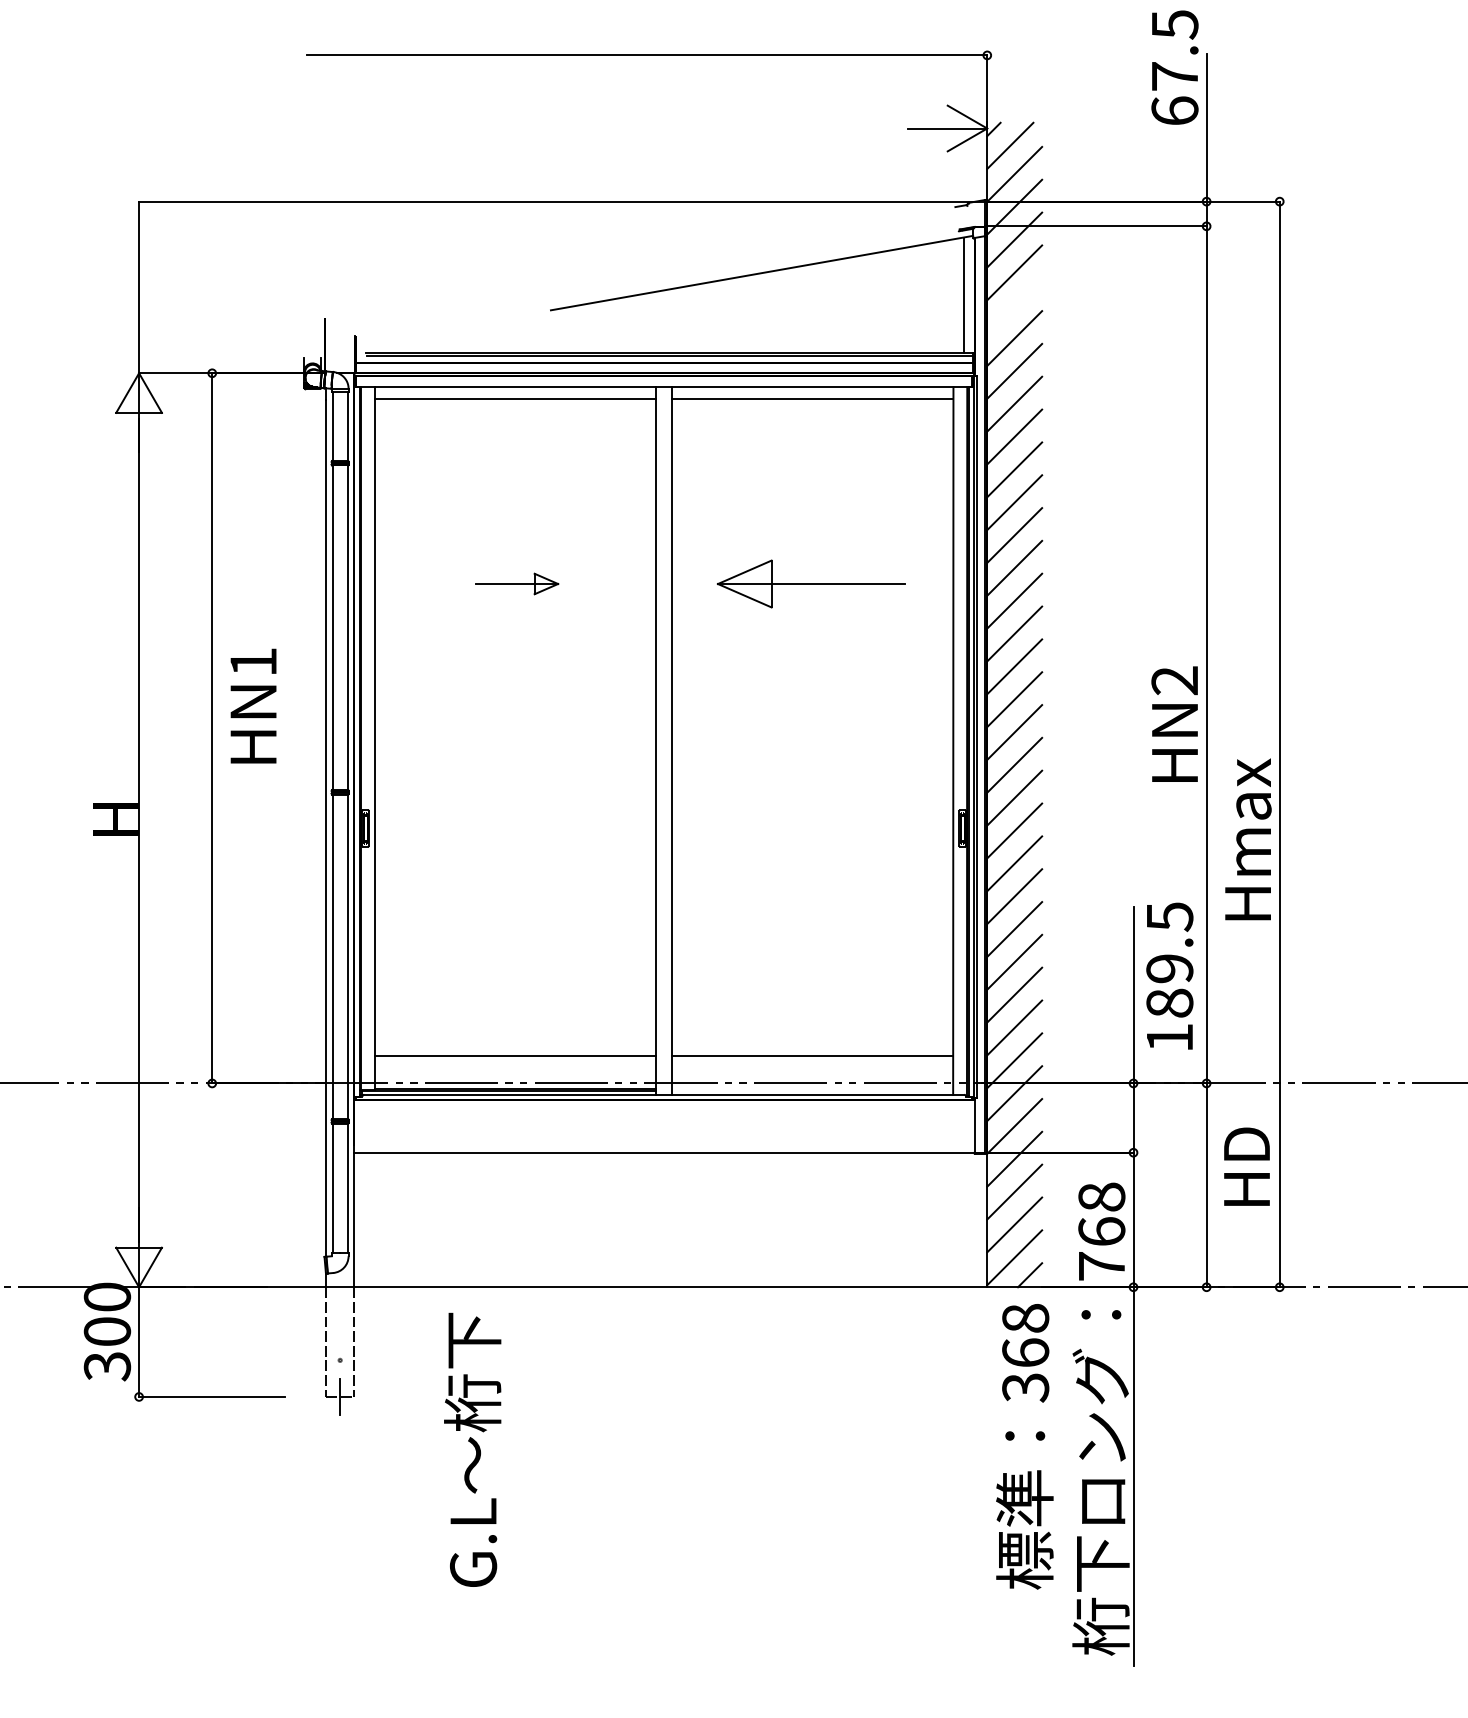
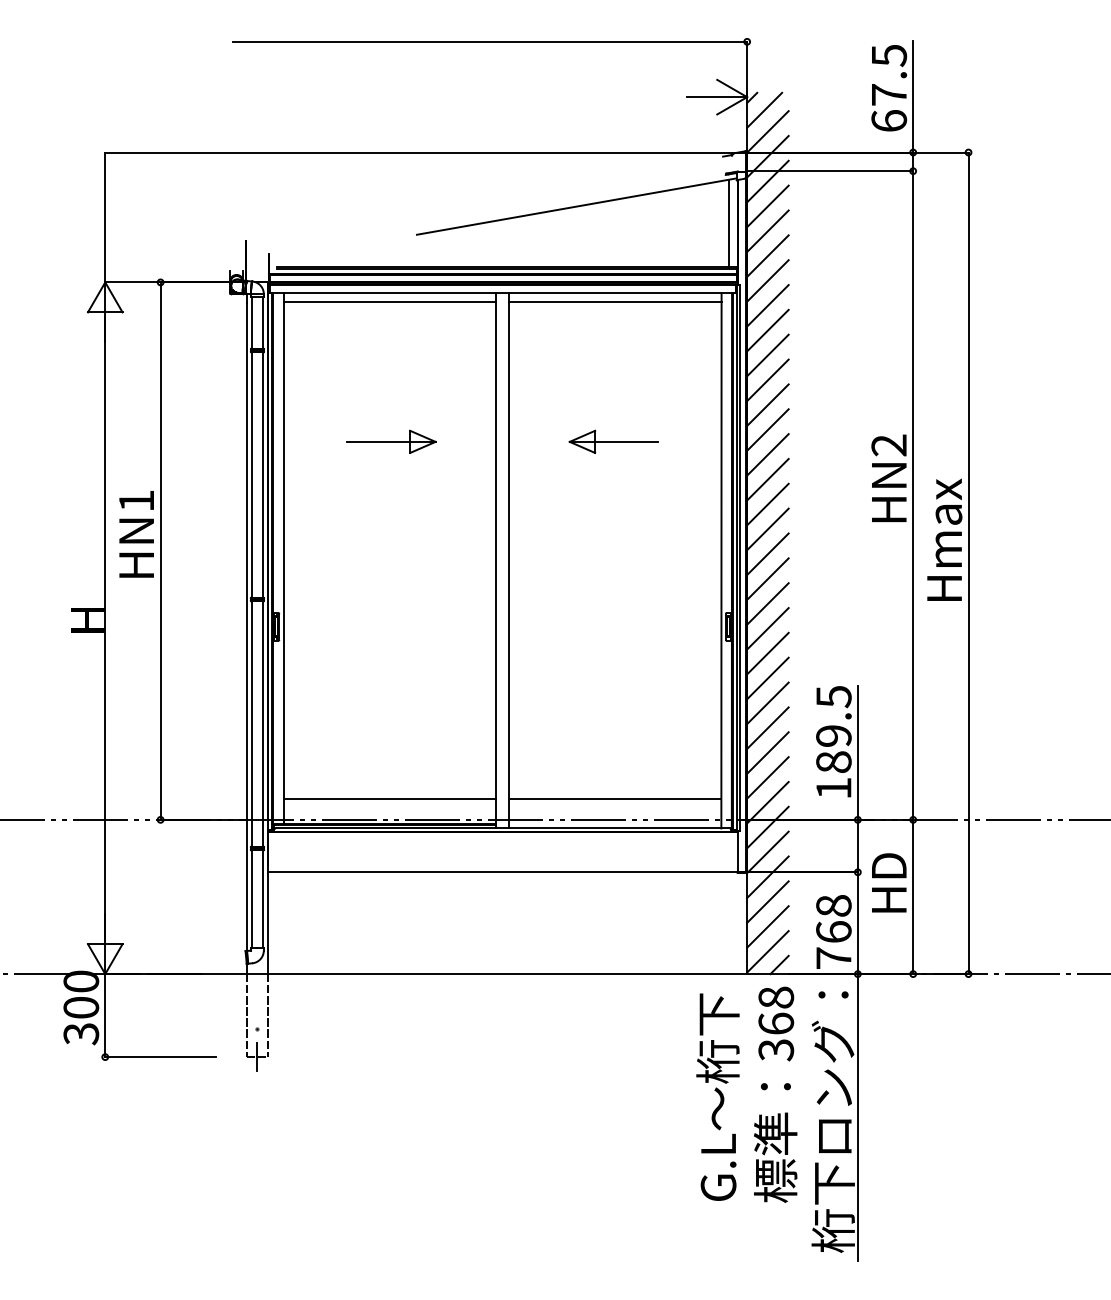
text: (1174, 67) -> (888, 88), moved
line: (1014, 305) -> (767, 231), added
part: (517, 583) -> (391, 441), size x1.43
part: (810, 583) -> (613, 441), size x0.62
text: (253, 705) -> (136, 533), moved
text: (1174, 723) -> (888, 477), moved
text: (1248, 839) -> (944, 539), moved
text: (1169, 975) -> (833, 741), moved
text: (1246, 1166) -> (888, 882), moved
text: (472, 1449) -> (717, 1096), moved

